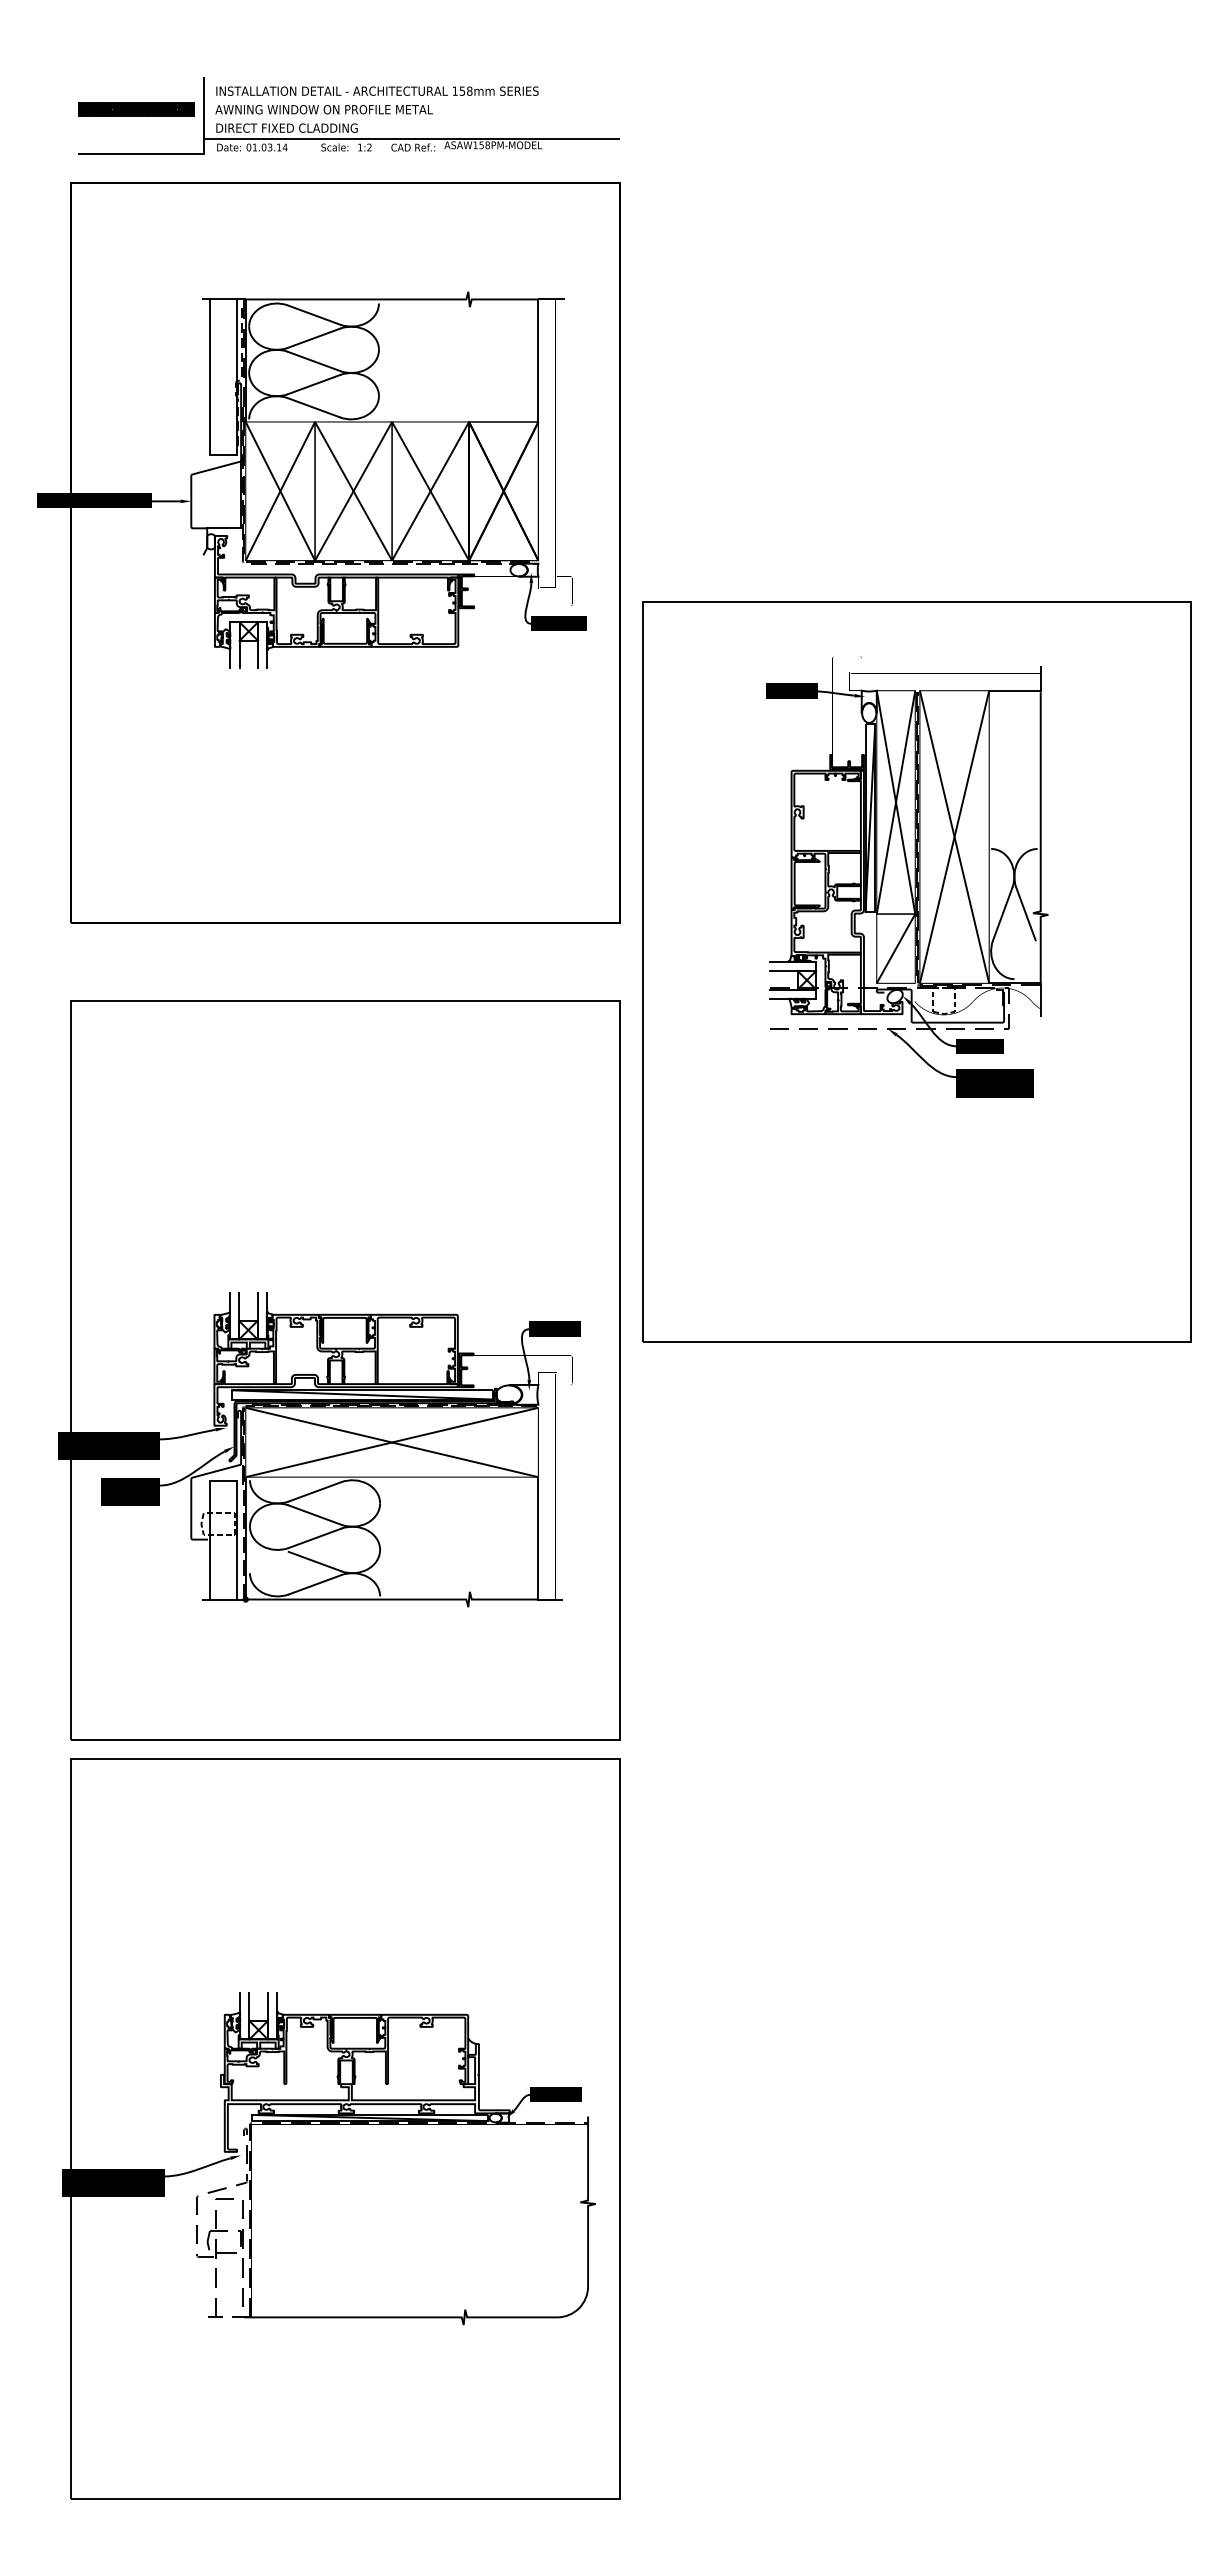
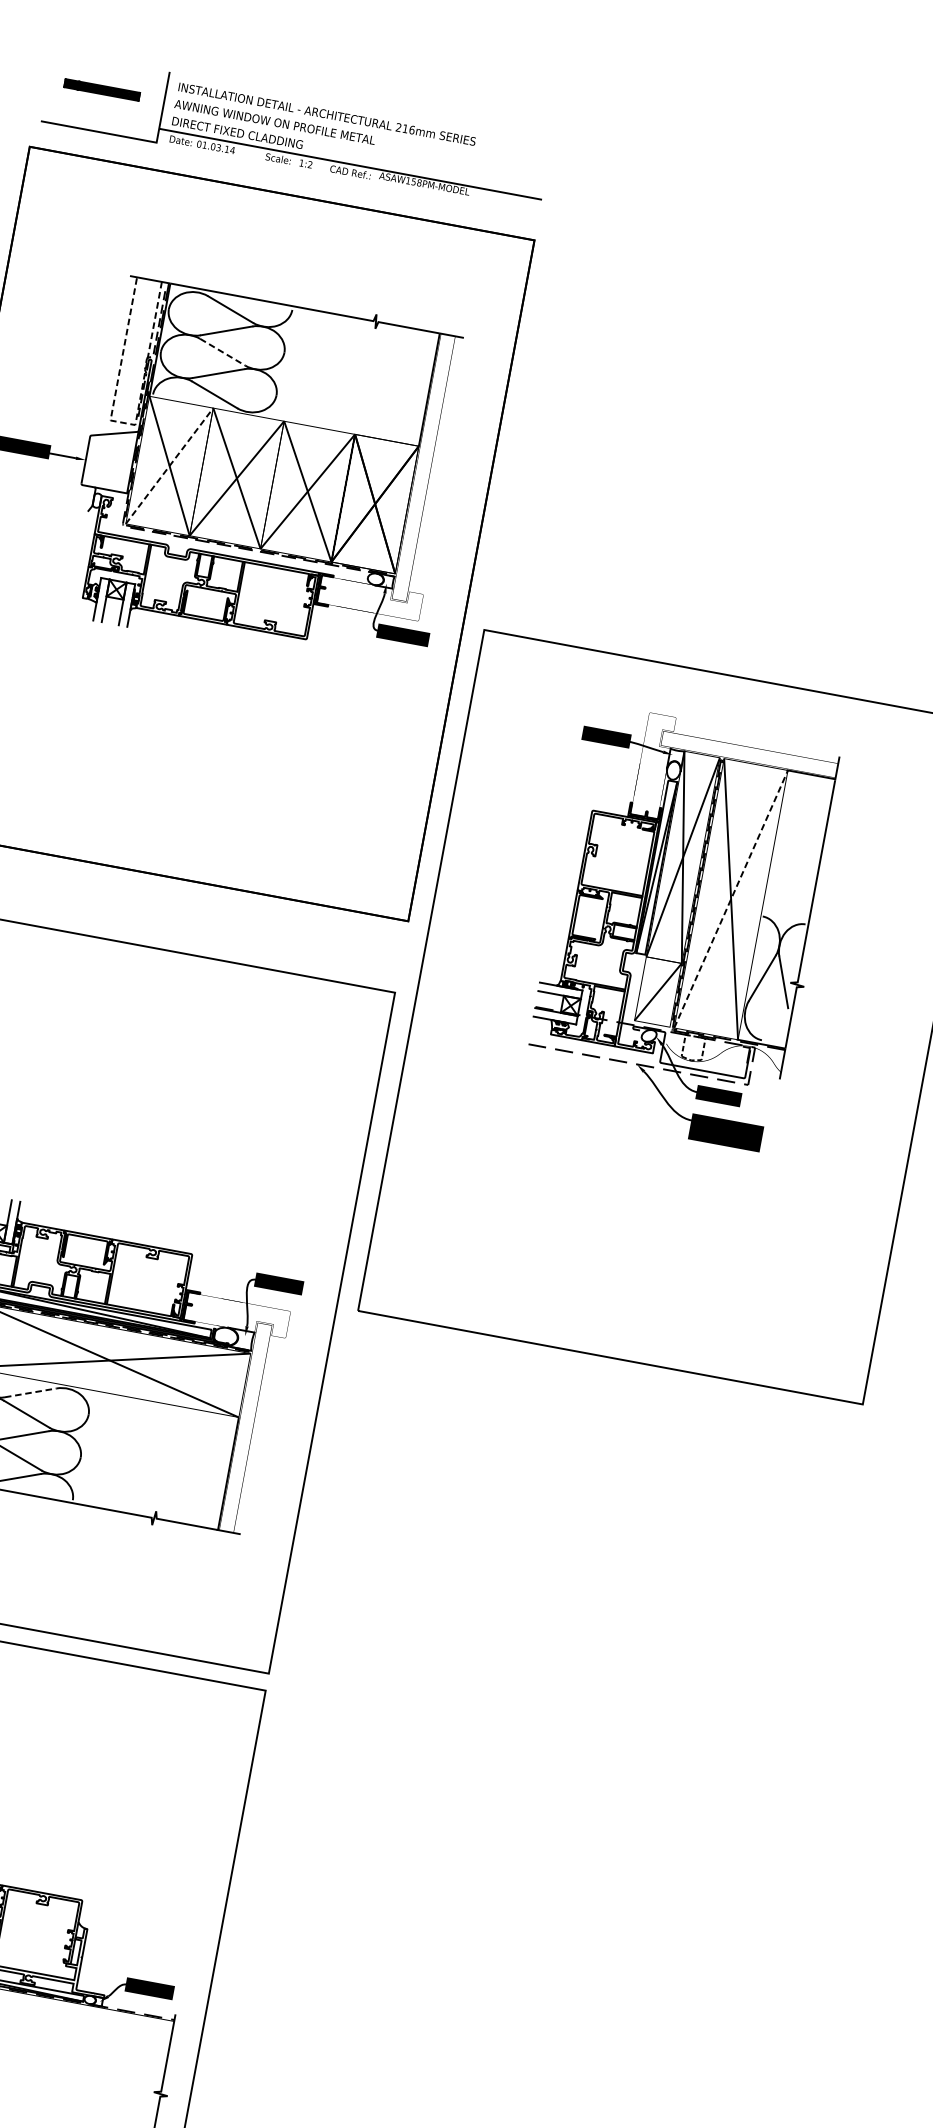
text: (462, 90) -> (405, 128), 158mm -> 216mm
part: (136, 109) -> (102, 90), size x0.7
line: (314, 361) -> (223, 352), solid -> dashed
line: (222, 454) -> (122, 422), solid -> dashed
line: (280, 490) -> (169, 465), solid -> dashed
line: (954, 836) -> (731, 898), solid -> dashed
line: (315, 1491) -> (31, 1392), solid -> dashed

